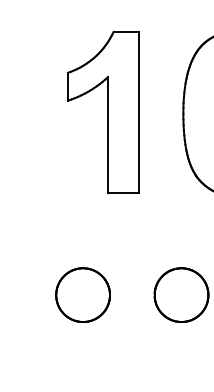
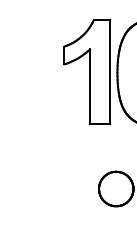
part: (102, 111) -> (86, 71), moved
part: (83, 294) -> (53, 188), removed

